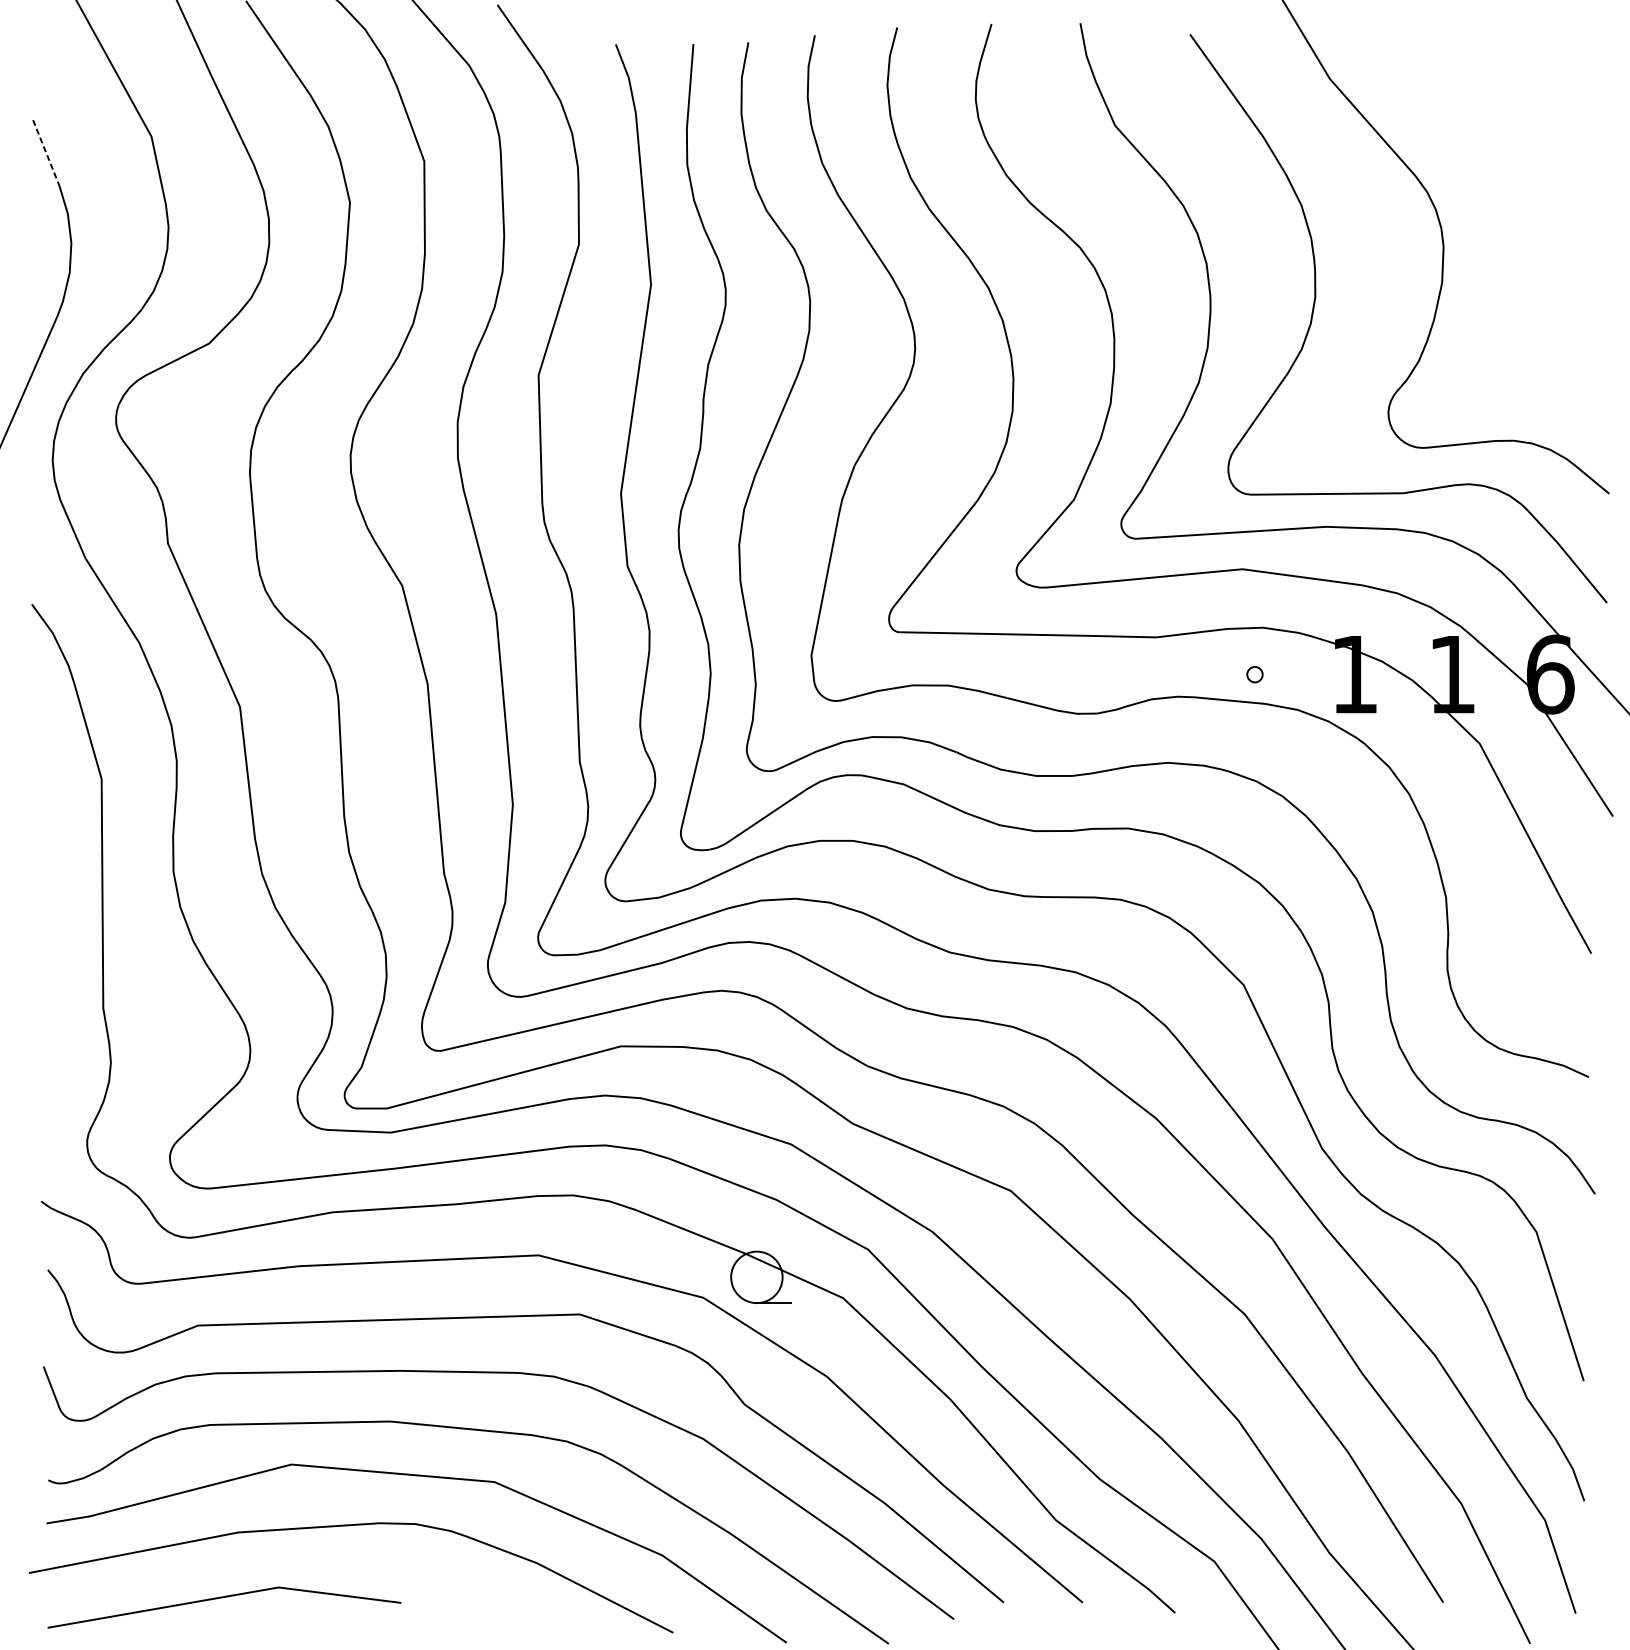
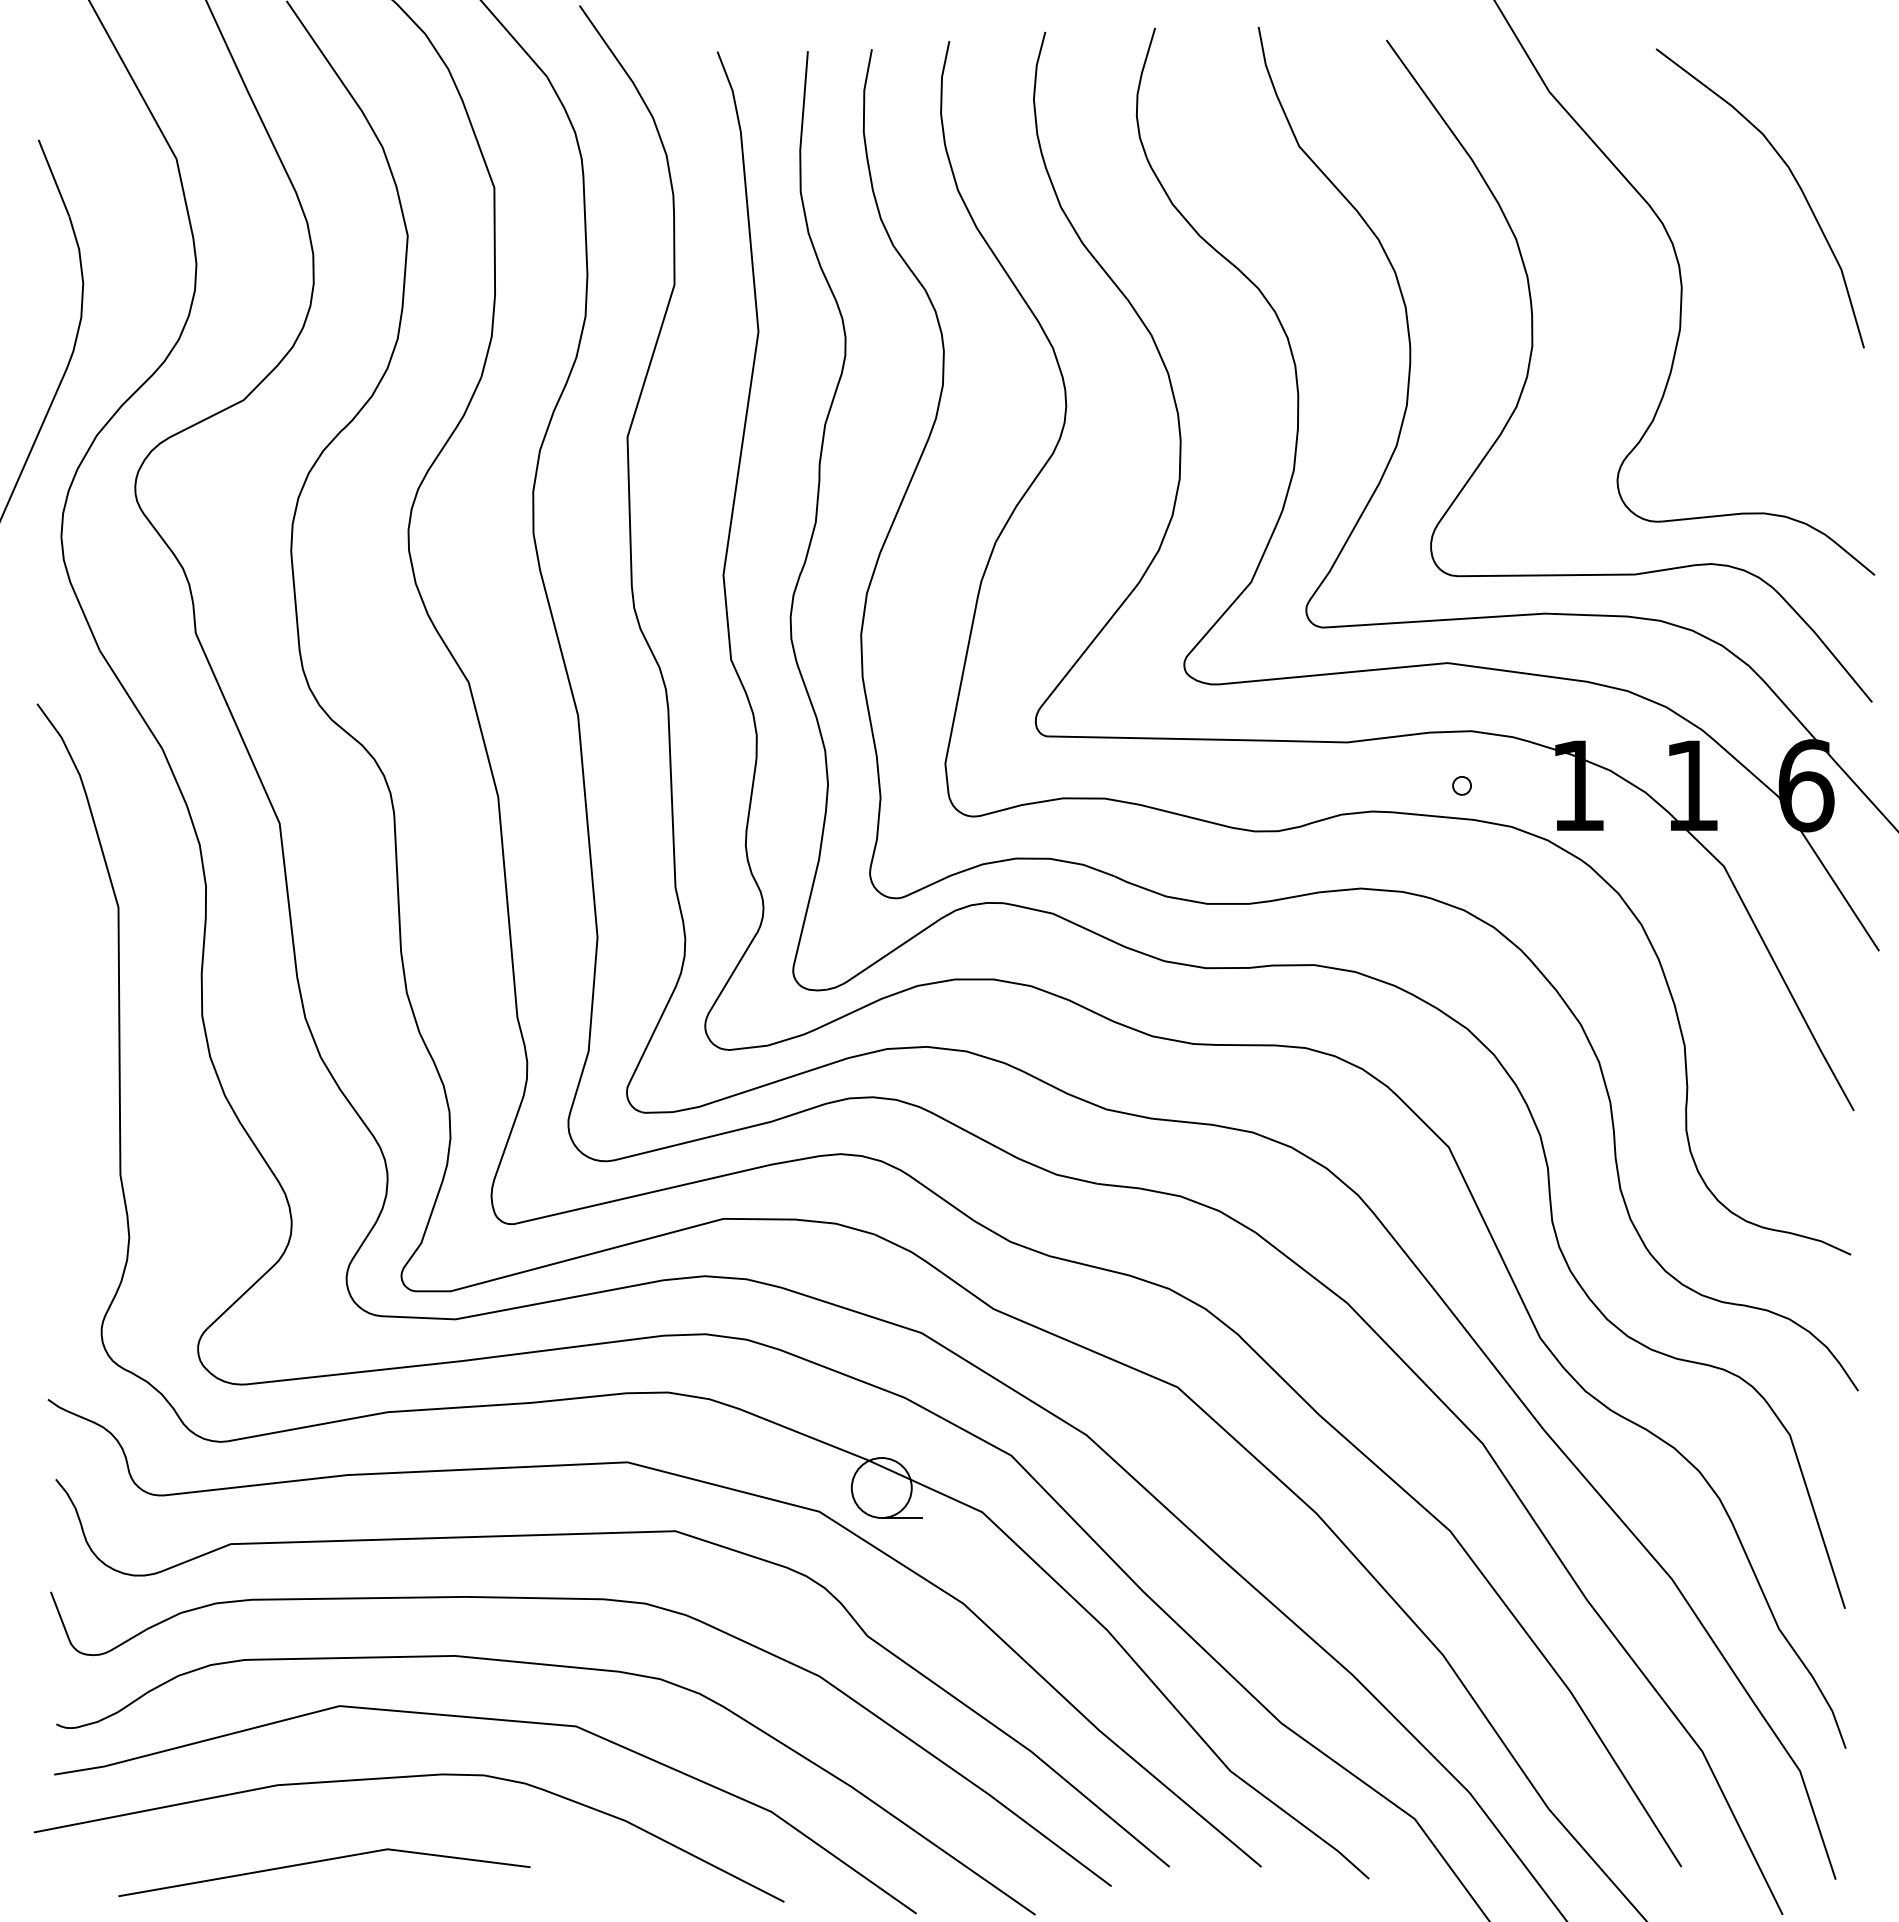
curve: (1538, 151) -> (1792, 176), added
line: (46, 153) -> (54, 178), dashed -> solid
line: (224, 1597) -> (324, 1861), moved

